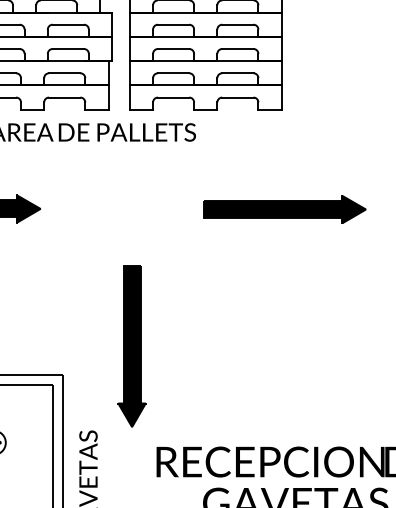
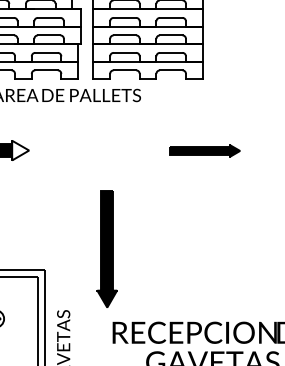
fill: (28, 208) -> (20, 150), removed
part: (284, 209) -> (204, 150), size x0.6
part: (131, 346) -> (106, 249), moved

